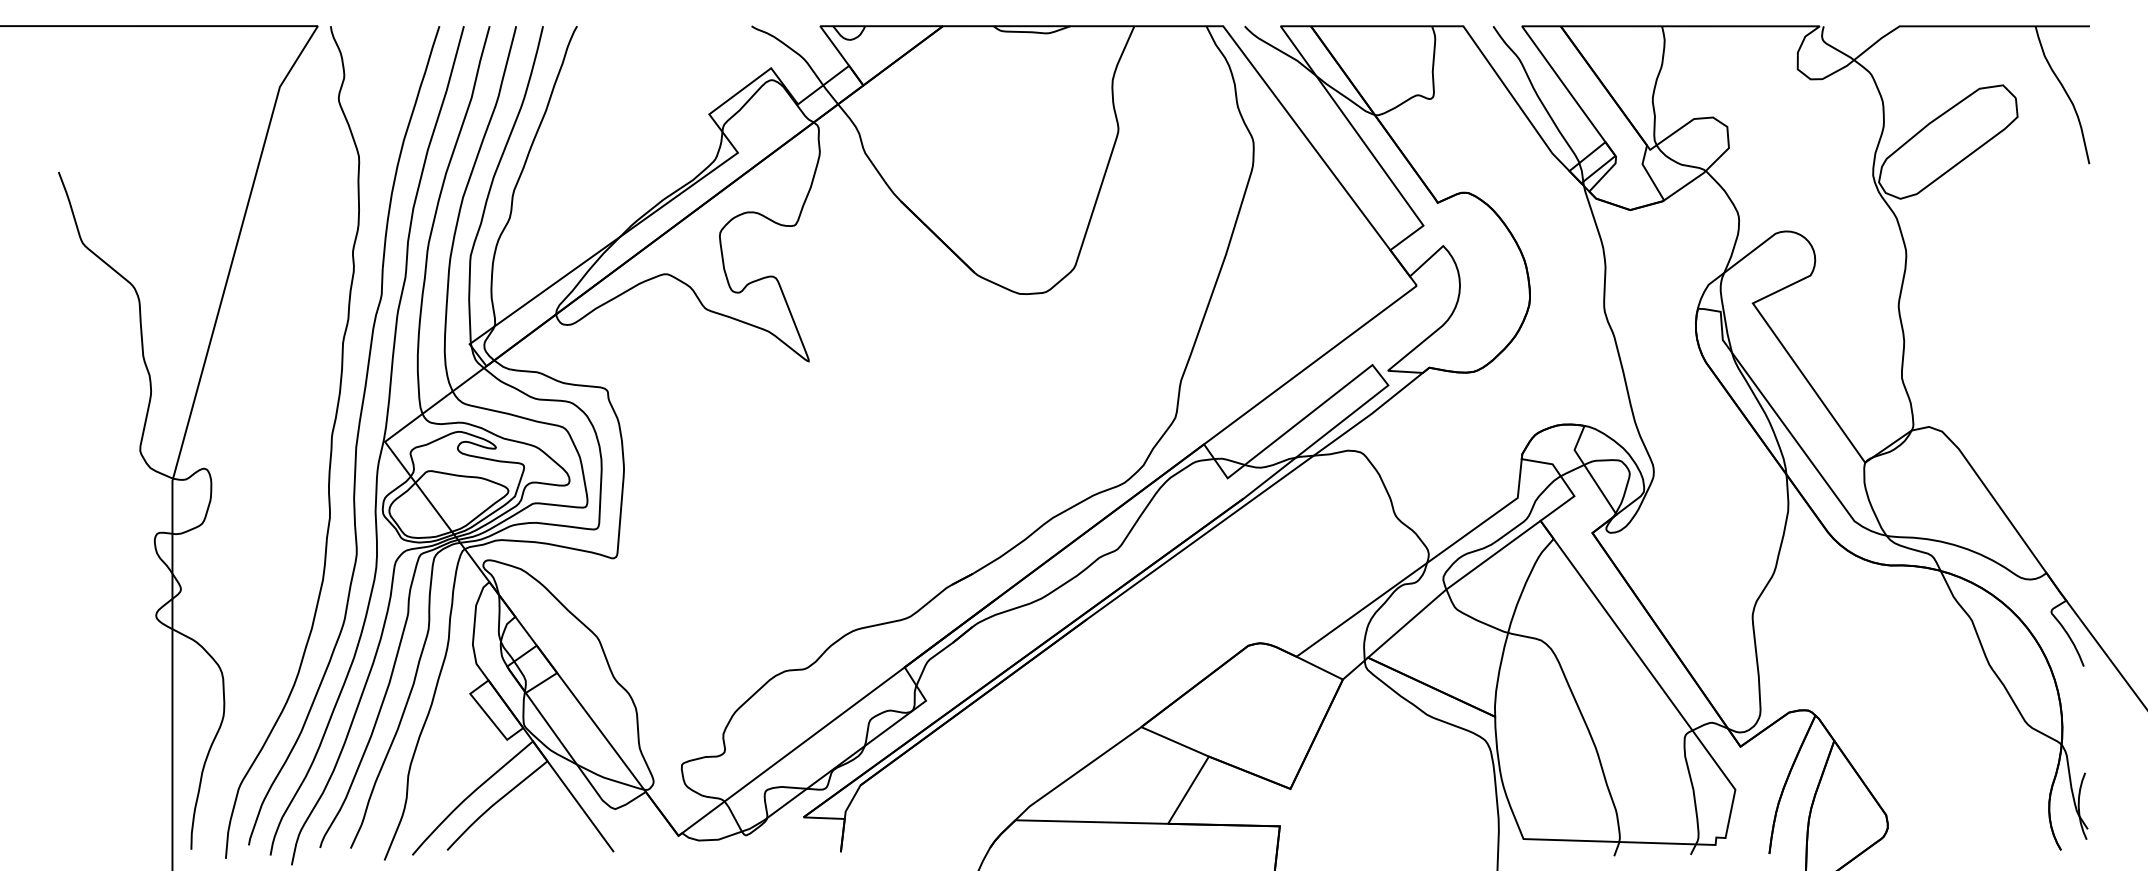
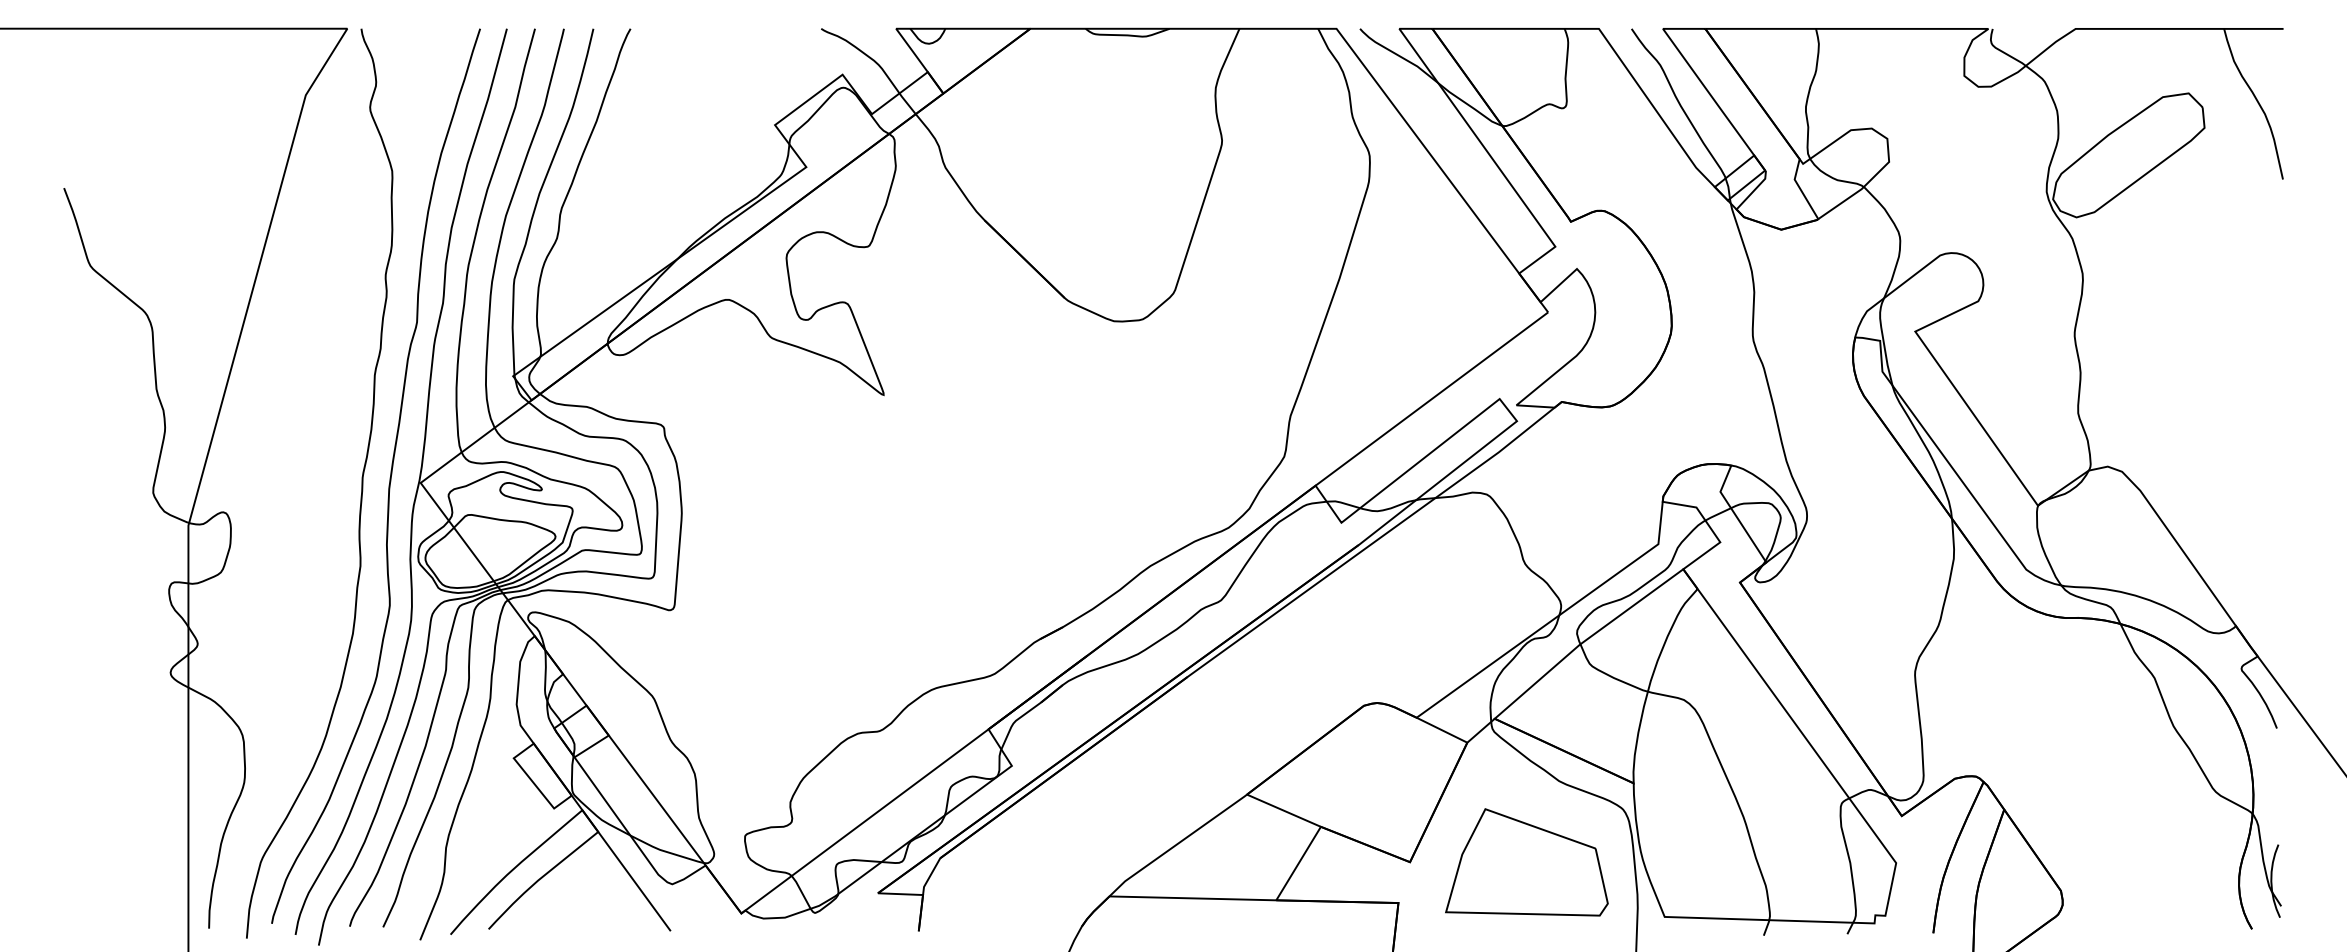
part: (1397, 789) -> (1526, 862), added

